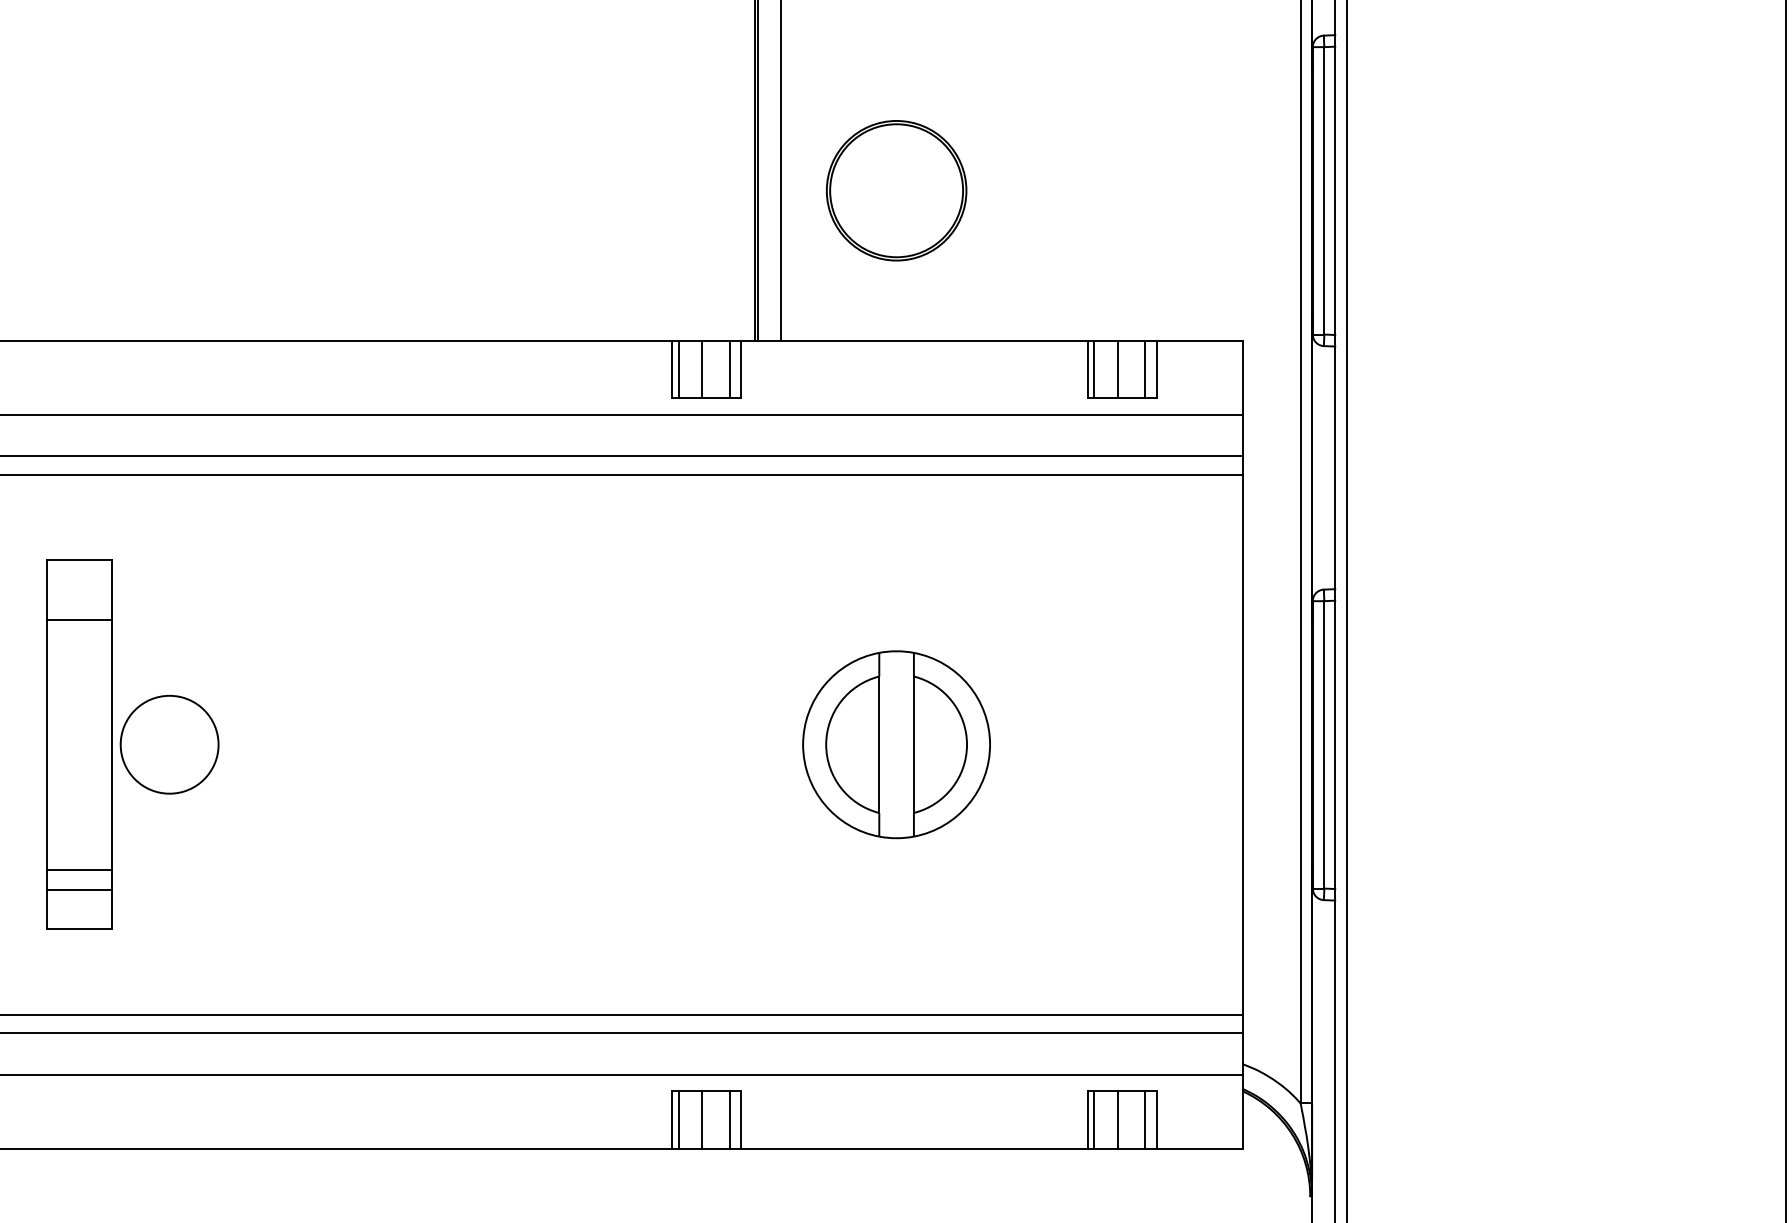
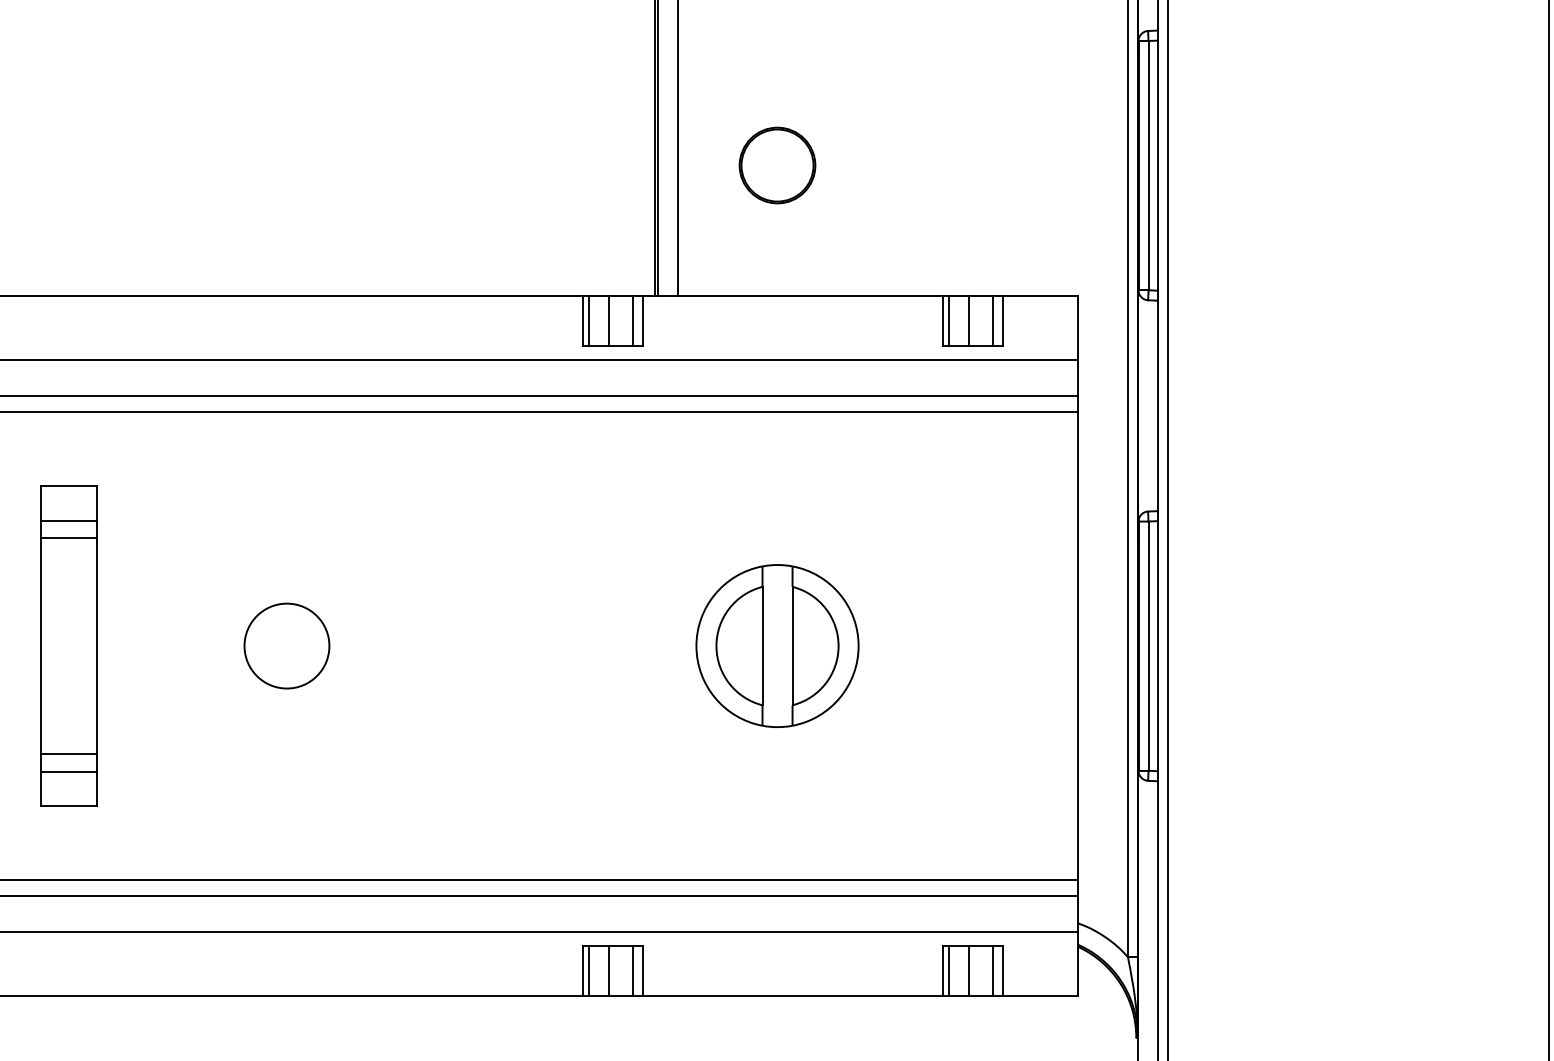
part: (896, 190) -> (777, 165), size x0.62
line: (79, 599) -> (68, 520), added
circle: (169, 744) -> (286, 645), moved

